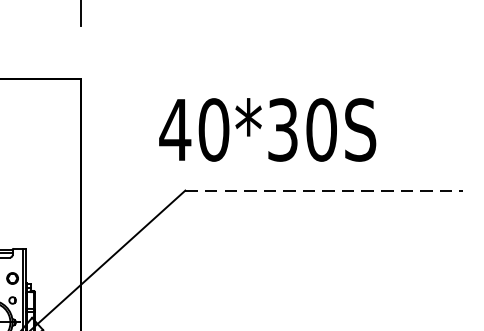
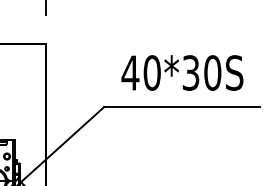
text: (267, 129) -> (182, 72), moved
line: (324, 191) -> (182, 107), dashed -> solid

